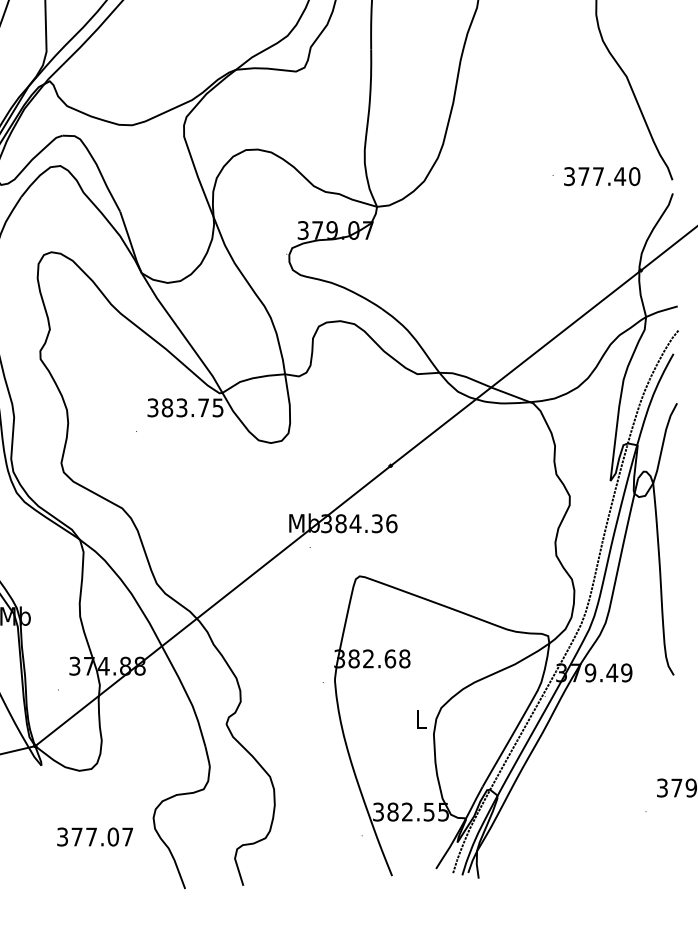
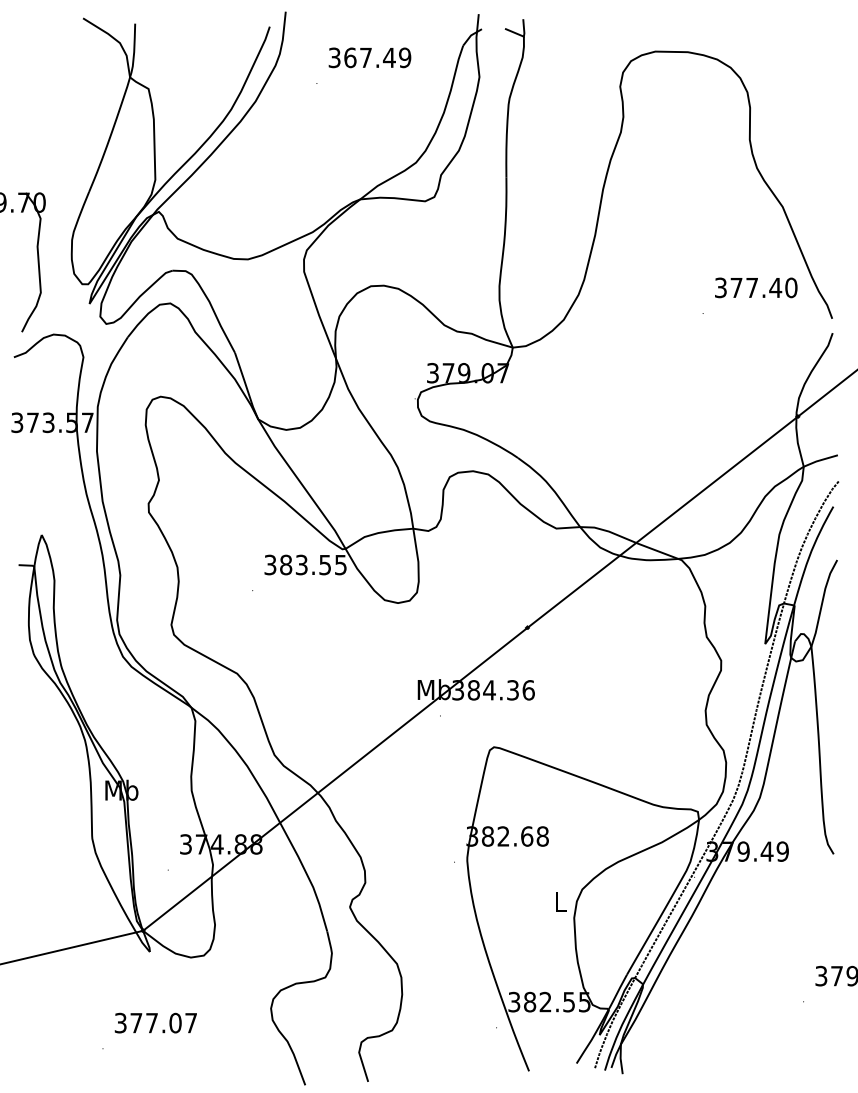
text: (602, 176) -> (756, 287), moved
text: (202, 408) -> (324, 565), 383.75 -> 383.55
text: (94, 836) -> (155, 1022), moved

